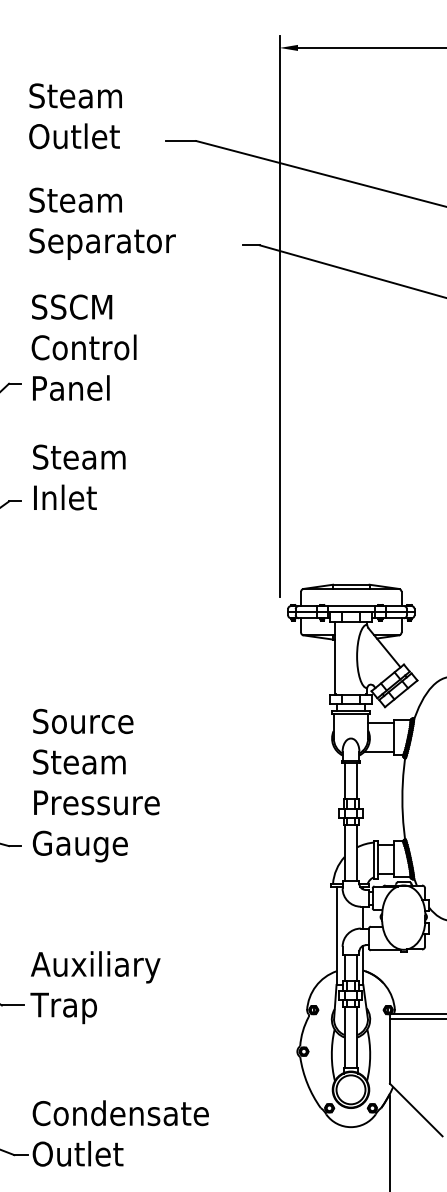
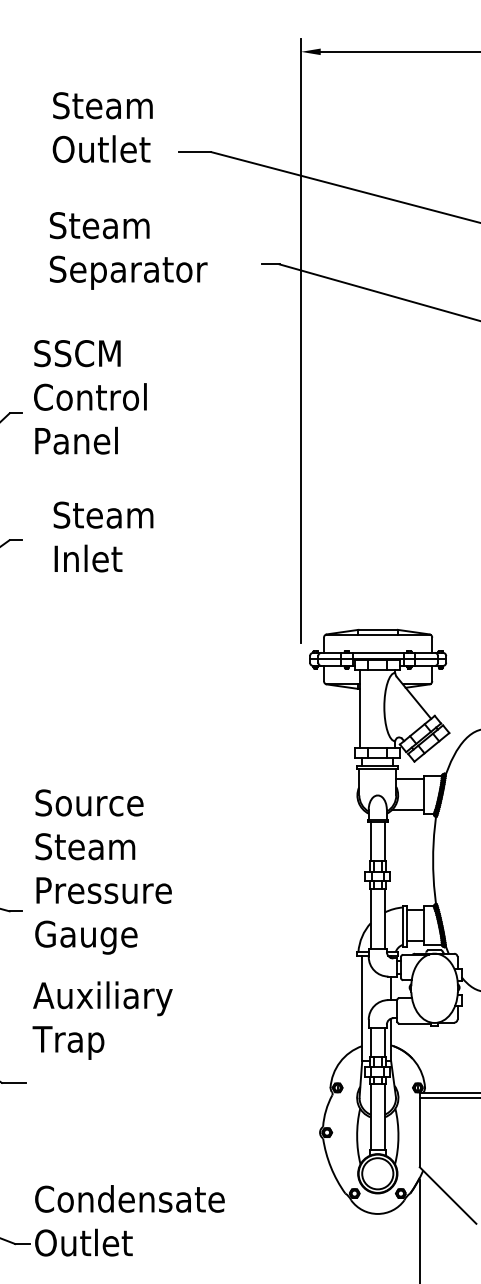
text: (75, 116) -> (102, 127), moved
text: (102, 223) -> (128, 250), moved
text: (83, 347) -> (89, 397), moved
text: (79, 477) -> (103, 537), moved
text: (95, 785) -> (102, 871), moved
text: (95, 987) -> (102, 1020), moved

